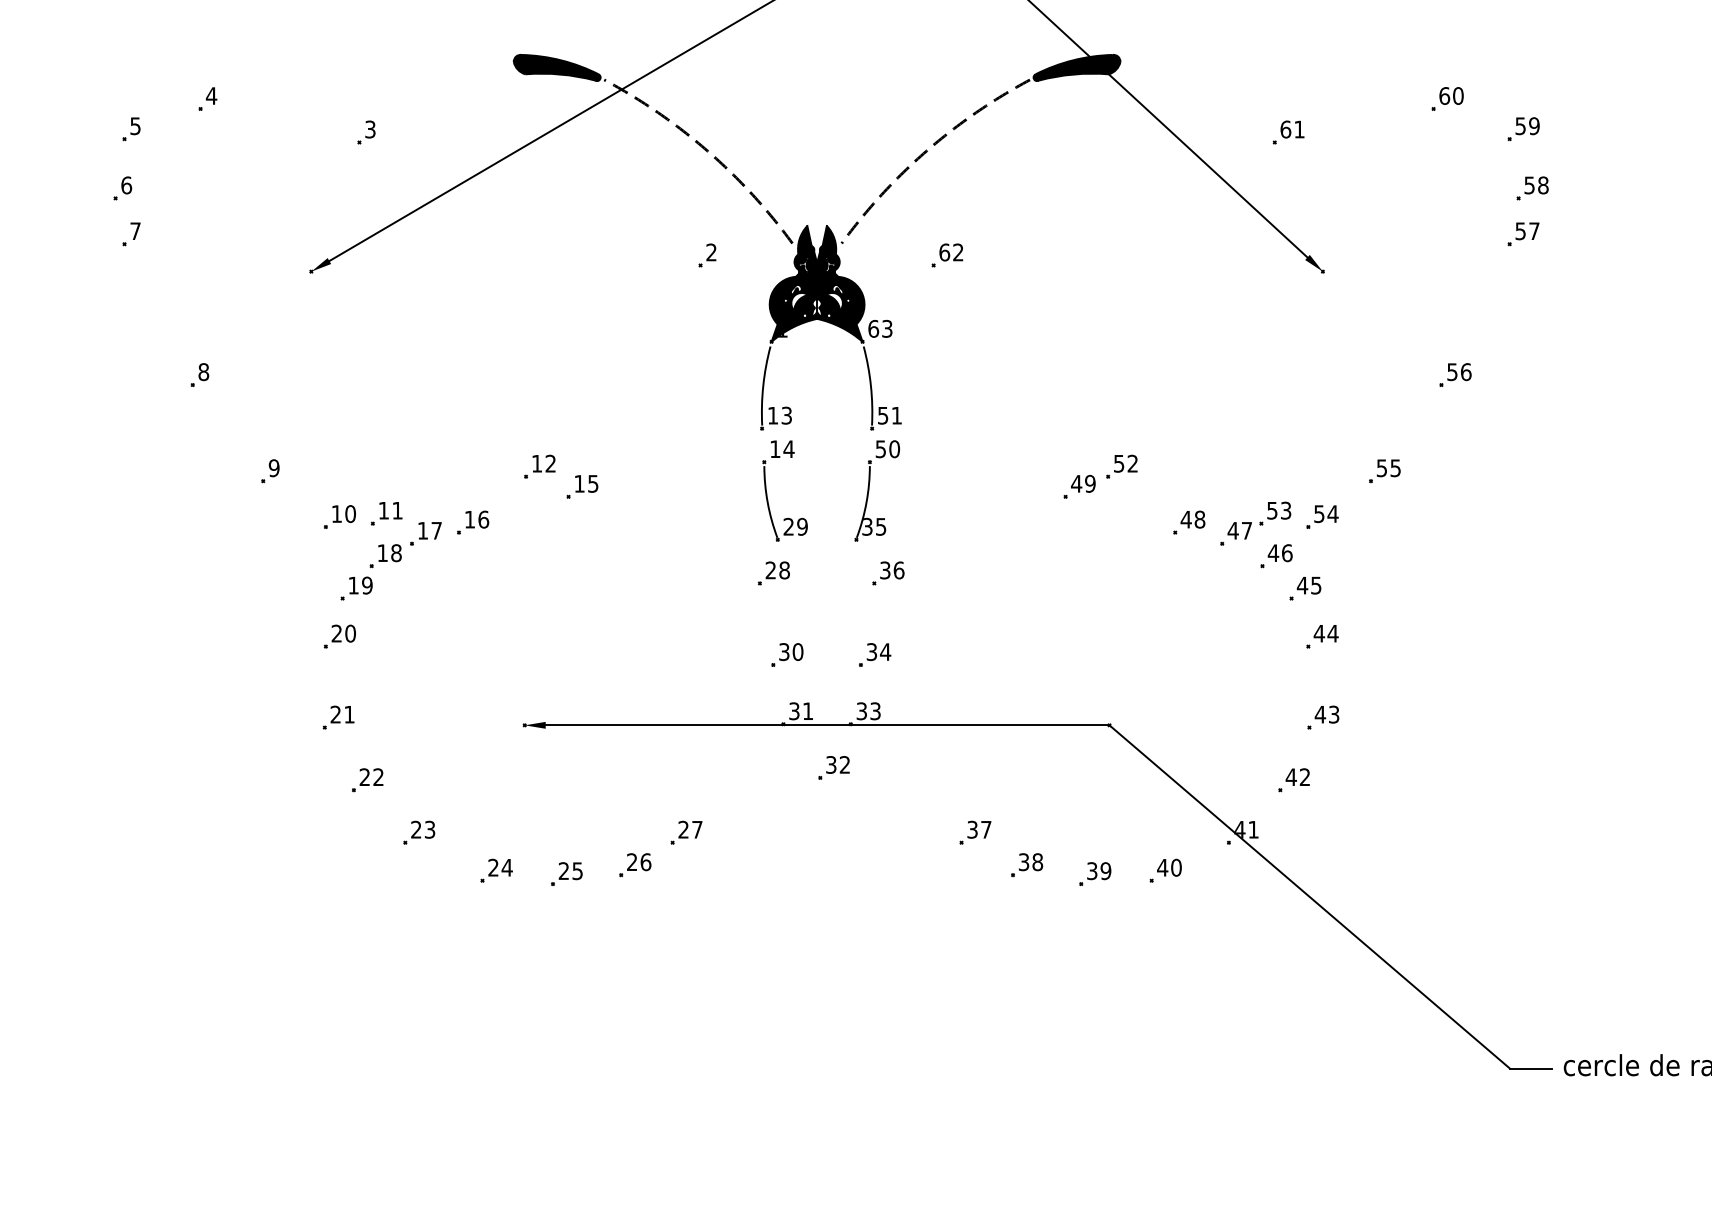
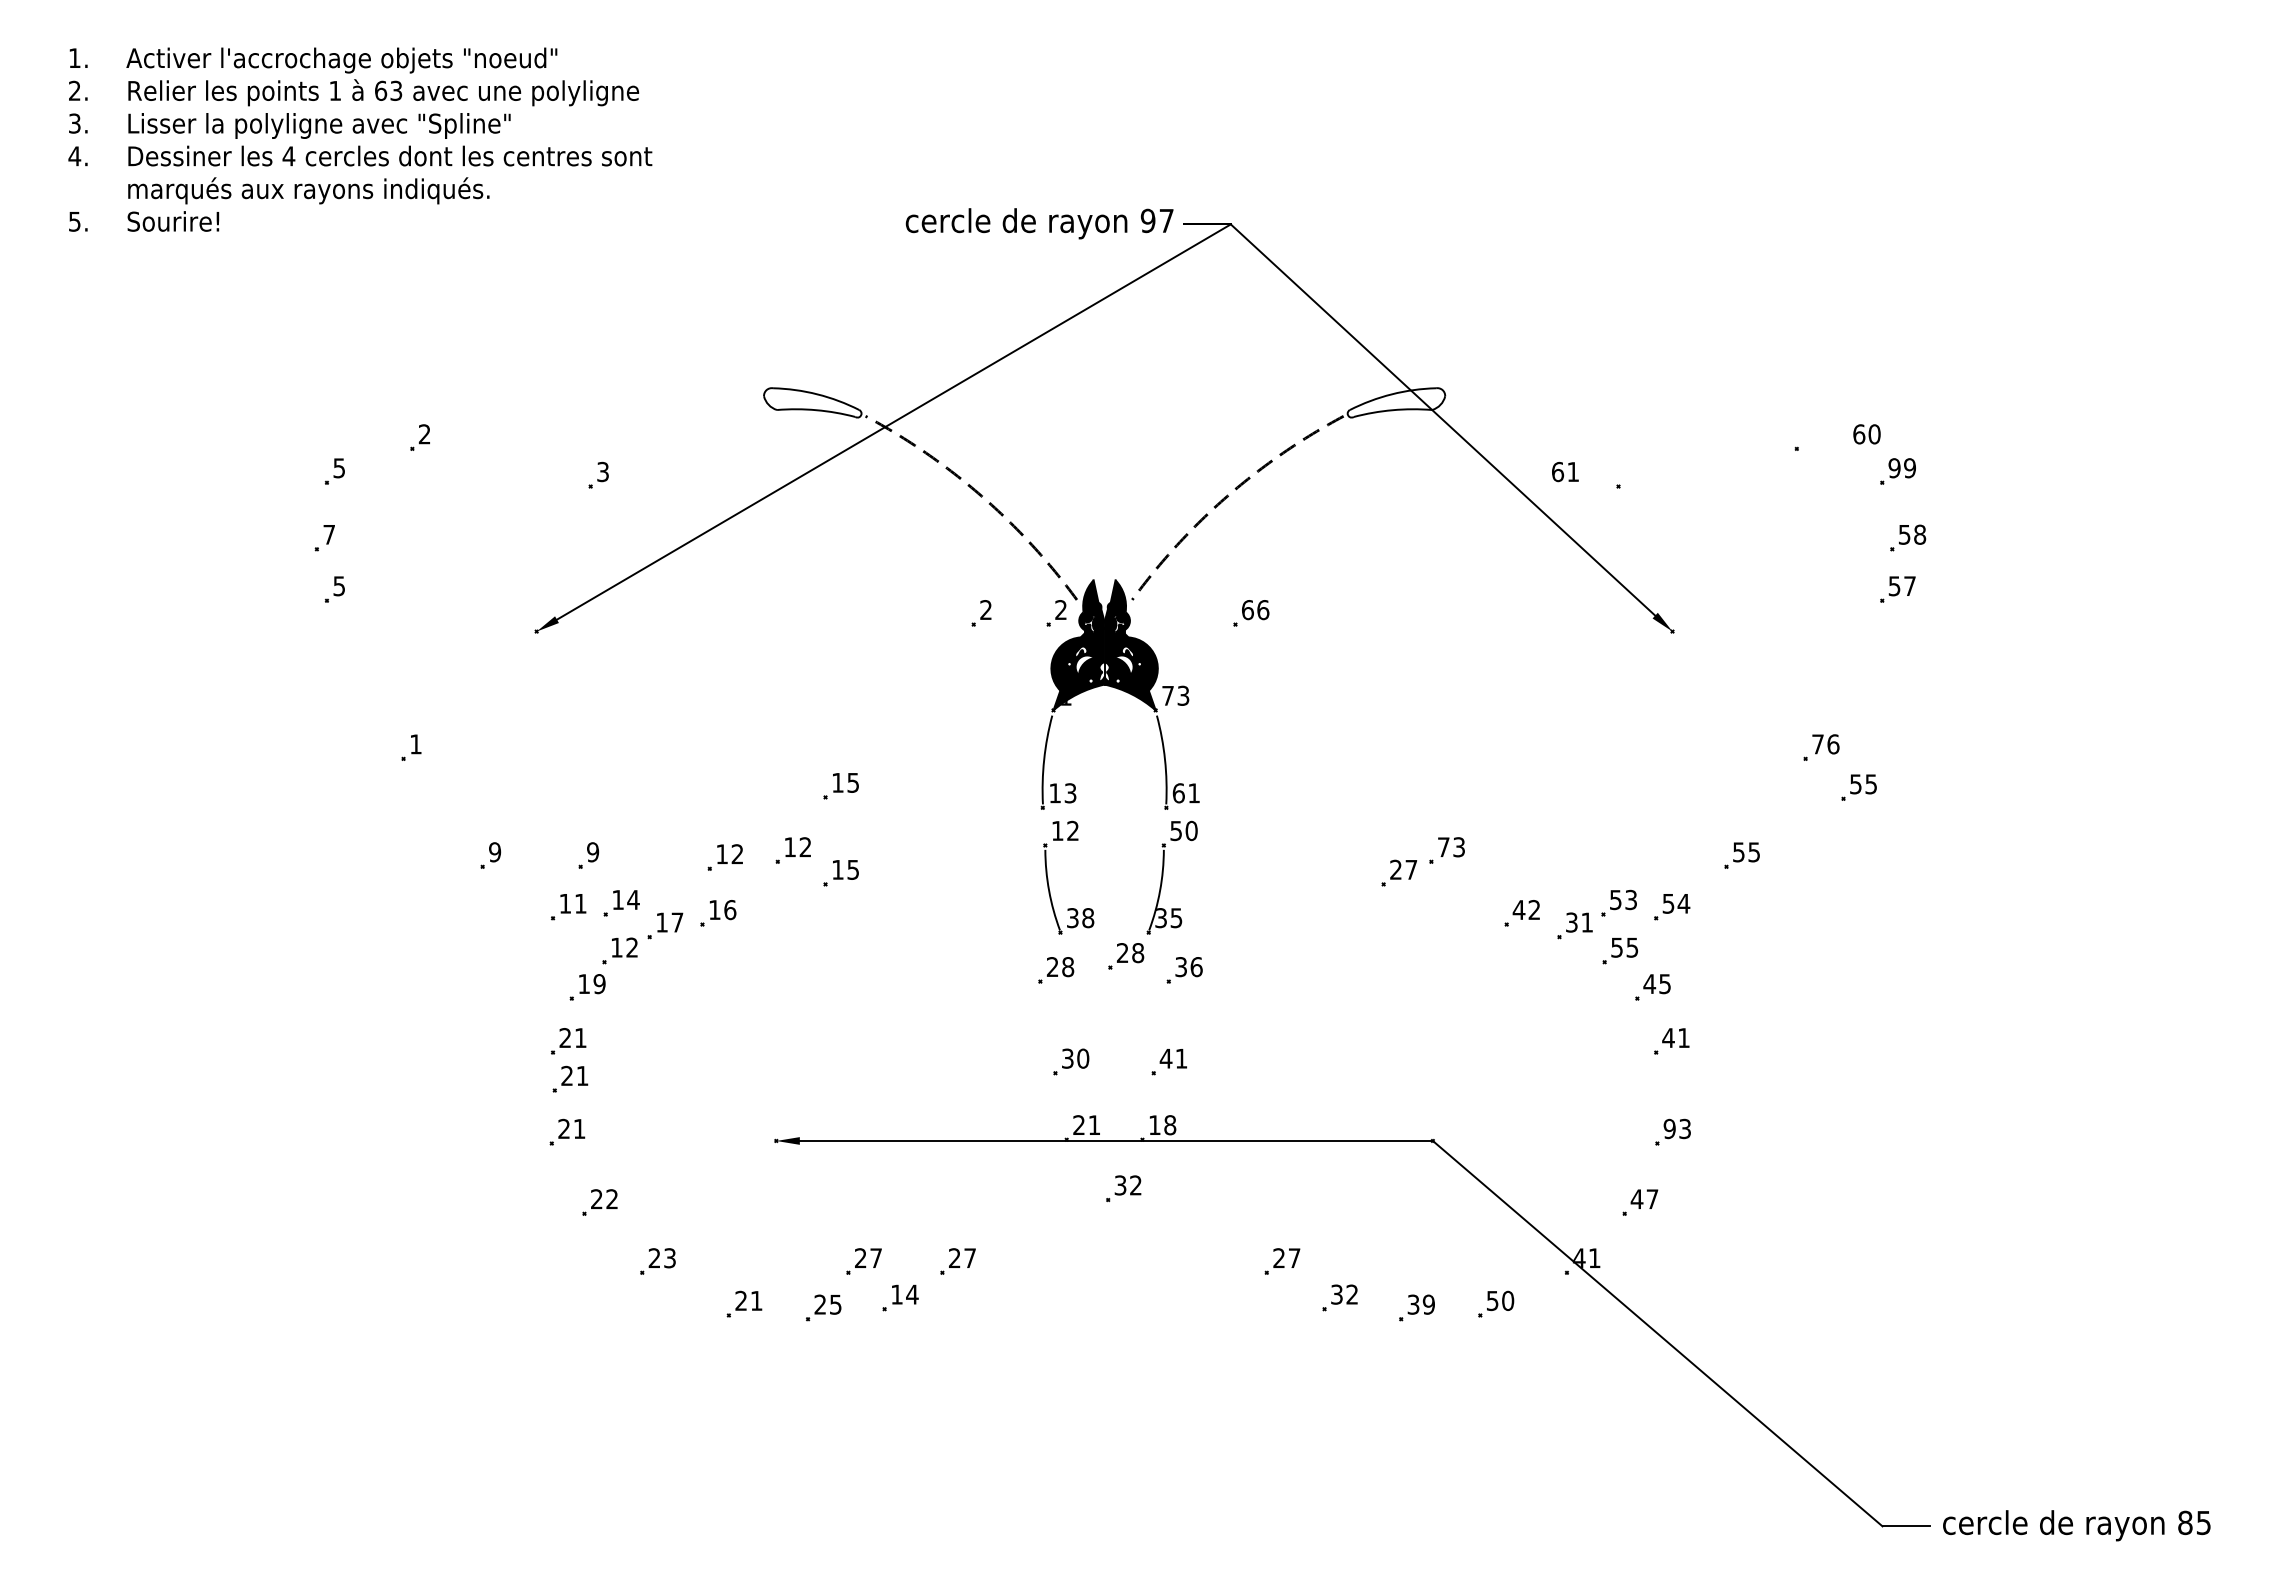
fill: (556, 67) -> (812, 402), removed
fill: (1077, 67) -> (1396, 402), removed
text: (211, 96) -> (424, 434), 4 -> 2
text: (1451, 96) -> (1866, 434), moved
text: (1520, 126) -> (1894, 468), 59 -> 99
text: (1292, 129) -> (1565, 471), moved
text: (126, 185) -> (329, 534), 6 -> 7
text: (134, 231) -> (338, 586), 7 -> 5
text: (958, 252) -> (1263, 610), 62 -> 66
part: (774, 255) -> (1056, 613), added
text: (874, 328) -> (1168, 695), 63 -> 73
text: (203, 372) -> (415, 744), 8 -> 1
text: (1452, 372) -> (1817, 744), 56 -> 76
part: (581, 409) -> (840, 786), added
part: (1488, 410) -> (1858, 787), added
text: (882, 415) -> (1178, 793), 51 -> 61
text: (788, 448) -> (1072, 830), 14 -> 12
text: (1126, 463) -> (1451, 847), 52 -> 73
part: (357, 471) -> (588, 855), added
part: (478, 472) -> (724, 857), added
text: (1083, 483) -> (1403, 869), 49 -> 27
text: (397, 510) -> (633, 899), 11 -> 14
text: (350, 513) -> (580, 903), 10 -> 11
text: (1199, 520) -> (1534, 910), 48 -> 42
text: (795, 527) -> (1080, 918), 29 -> 38
text: (1239, 530) -> (1578, 922), 47 -> 31
text: (396, 553) -> (632, 947), 18 -> 12
text: (1280, 553) -> (1624, 947), 46 -> 55
part: (836, 561) -> (1126, 956), added
text: (1332, 633) -> (1683, 1037), 44 -> 41
text: (350, 634) -> (580, 1038), 20 -> 21
text: (878, 651) -> (1173, 1058), 34 -> 41
part: (341, 669) -> (570, 1078), added
text: (793, 711) -> (1078, 1125), 31 -> 21
text: (868, 711) -> (1162, 1125), 33 -> 18
text: (1320, 714) -> (1669, 1128), 43 -> 93
text: (1305, 776) -> (1652, 1198), 42 -> 47
text: (971, 830) -> (1278, 1258), 37 -> 27
part: (602, 832) -> (863, 1261), added
text: (638, 862) -> (904, 1294), 26 -> 14
text: (1037, 862) -> (1352, 1294), 38 -> 32
text: (507, 867) -> (756, 1300), 24 -> 21
text: (1162, 868) -> (1492, 1301), 40 -> 50

